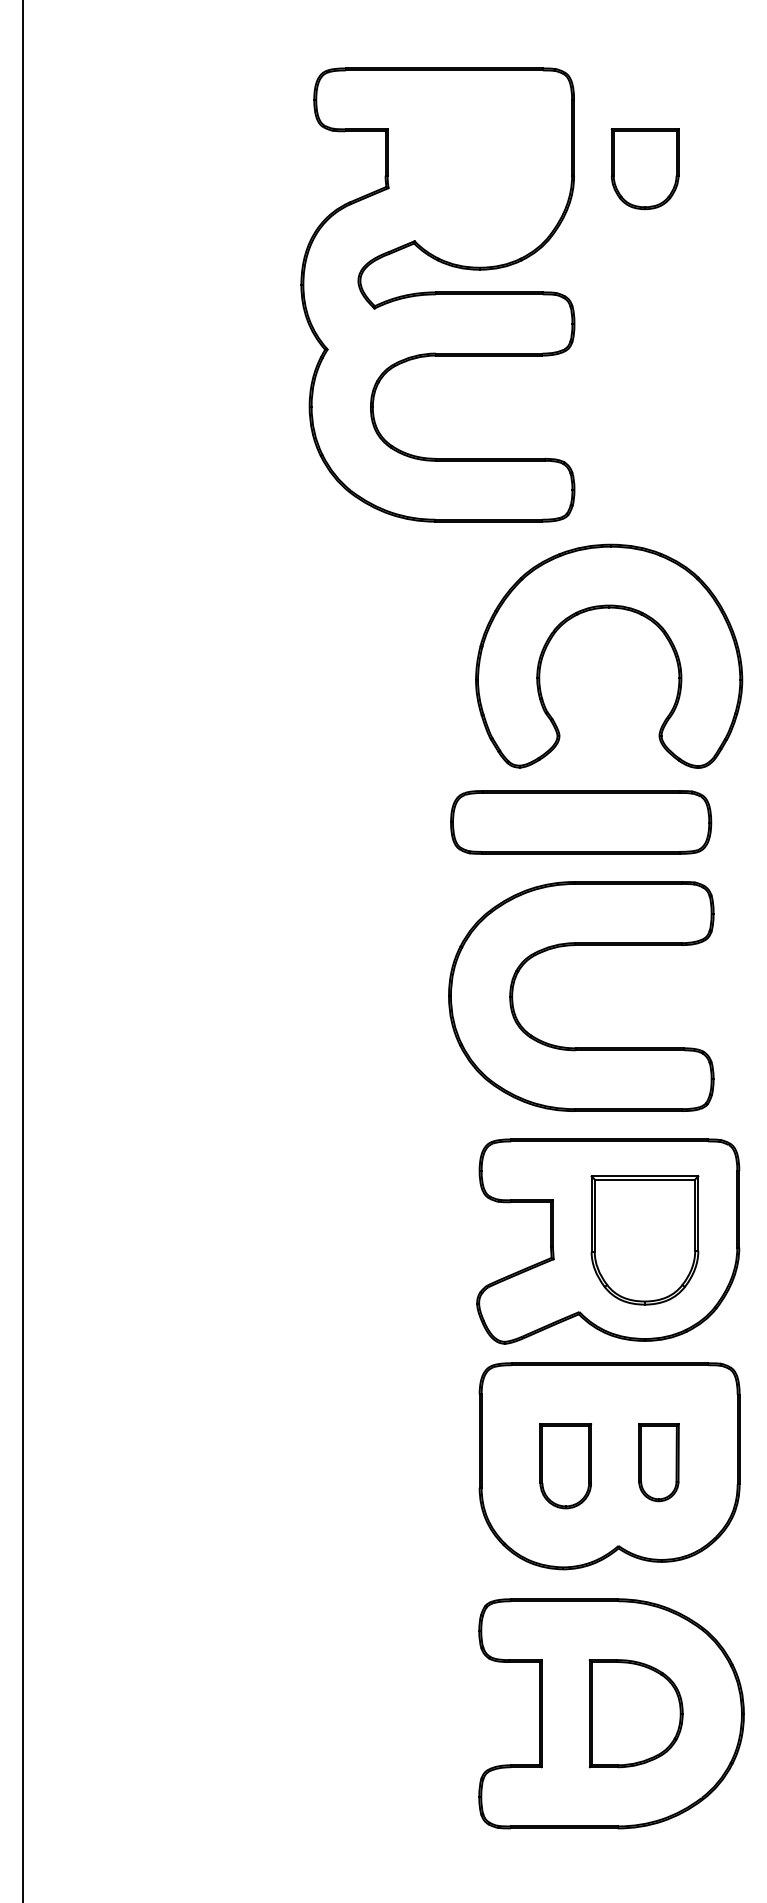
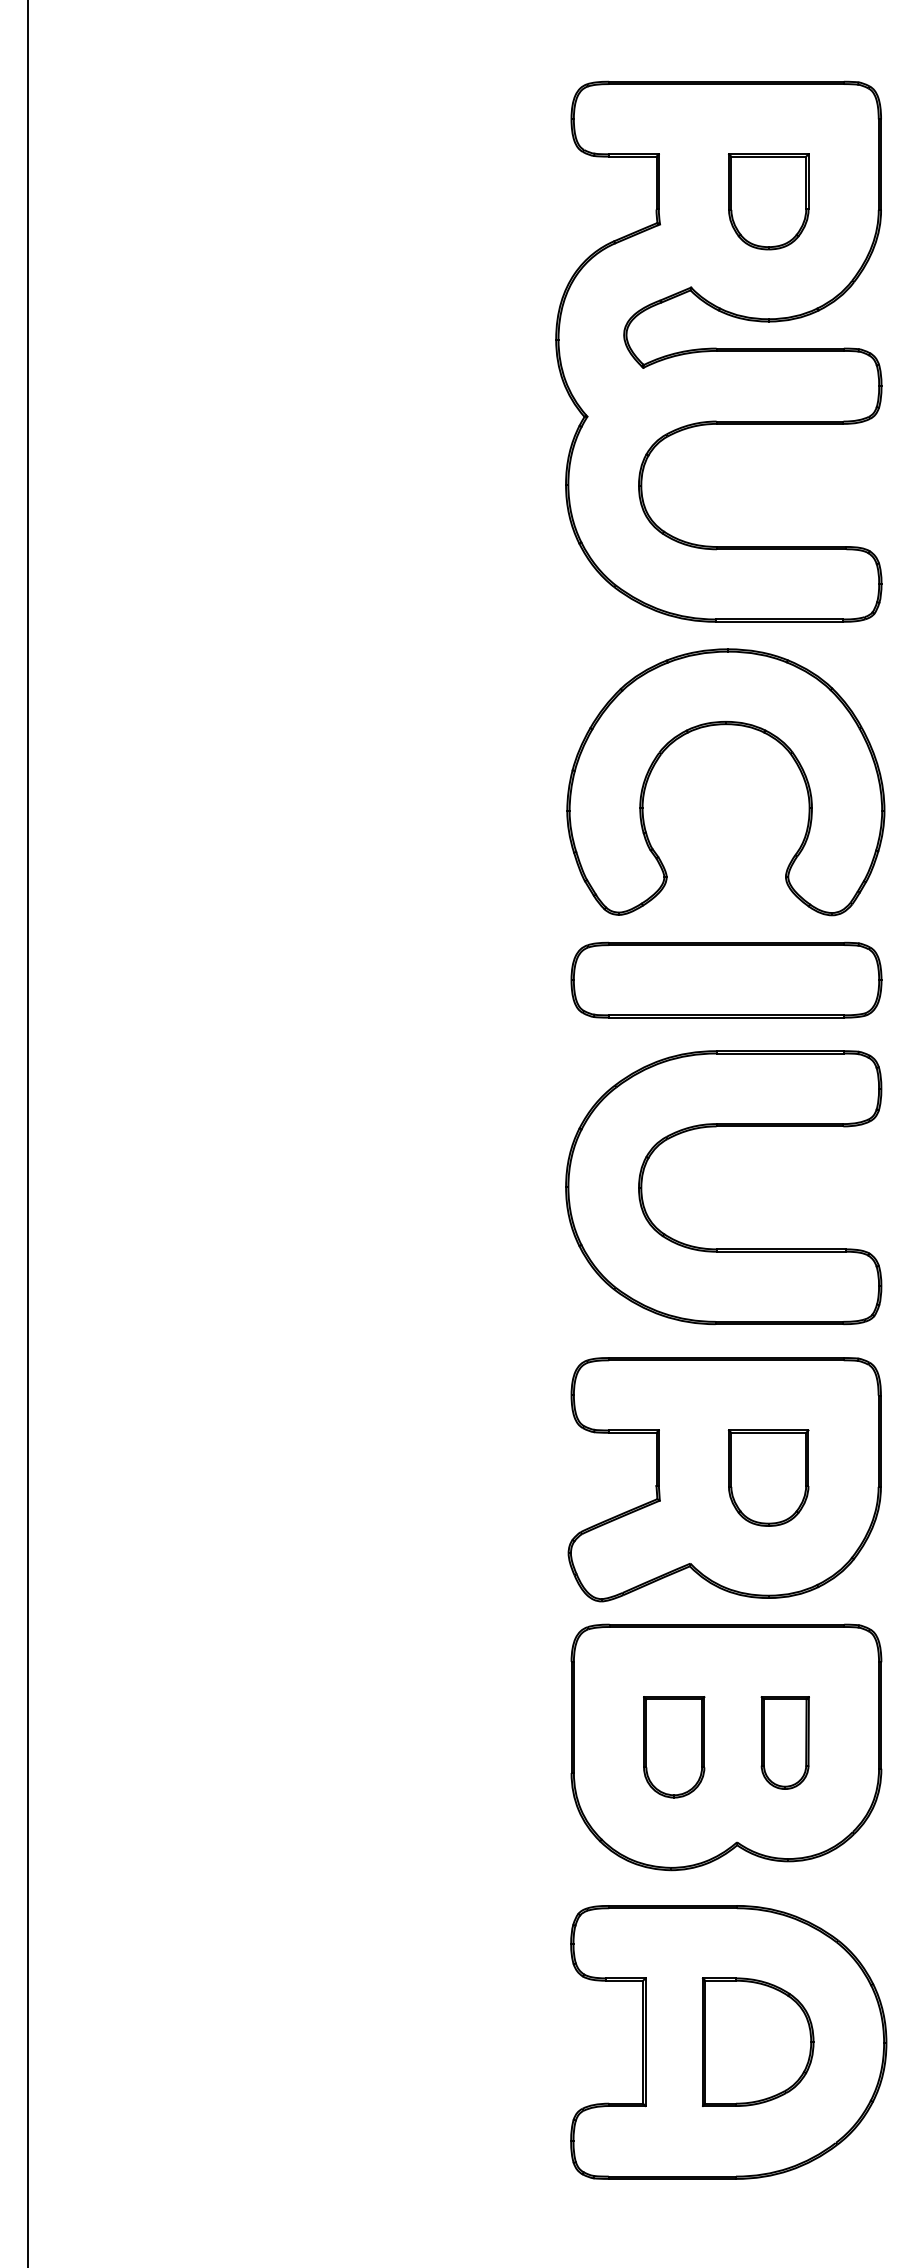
part: (437, 294) -> (718, 351), moved
part: (581, 821) -> (726, 979), moved
part: (575, 946) -> (716, 1127), moved
part: (644, 1239) -> (768, 1477), size x0.62

